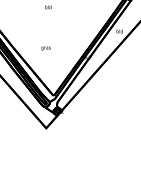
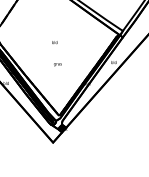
text: (45, 48) -> (57, 64), moved

